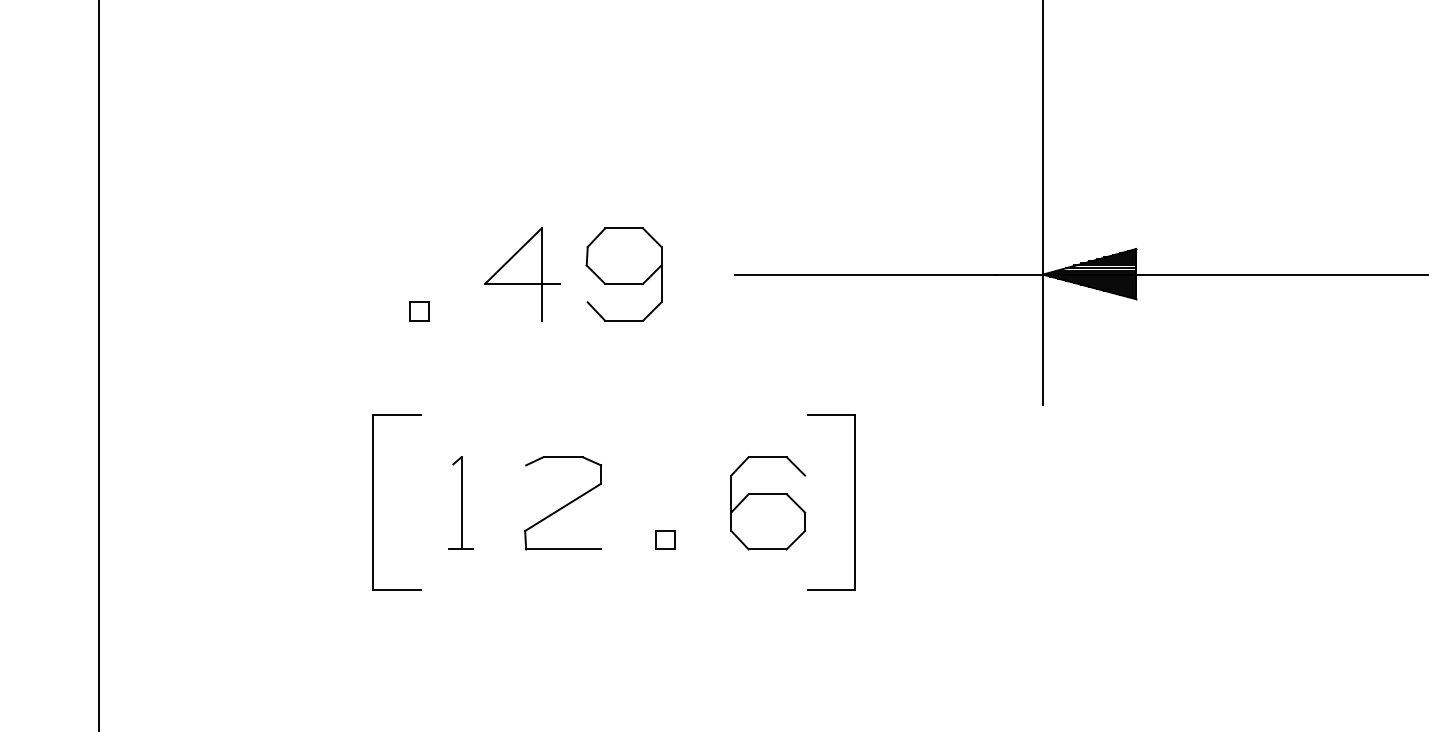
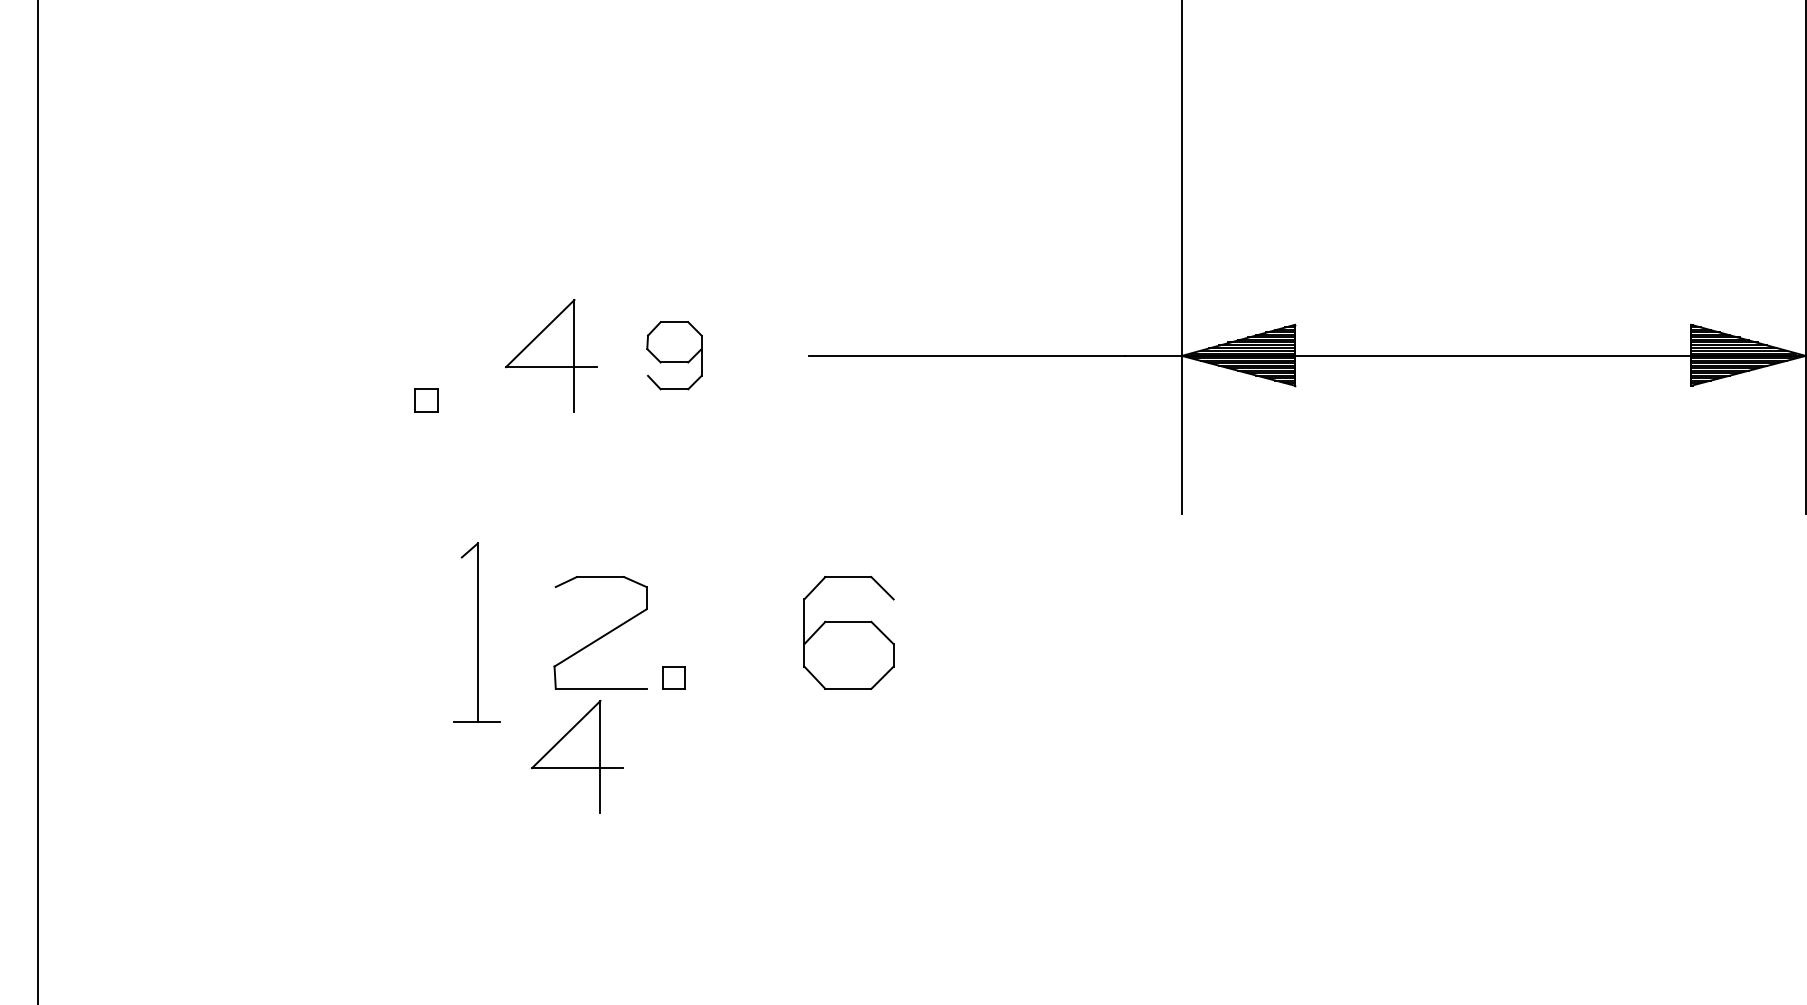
part: (624, 274) -> (674, 355), size x0.6
part: (374, 502) -> (371, 632), removed
part: (460, 502) -> (476, 632), size x1.6
part: (855, 502) -> (954, 632), removed
part: (665, 540) -> (673, 677), moved
part: (544, 605) -> (577, 756), added

